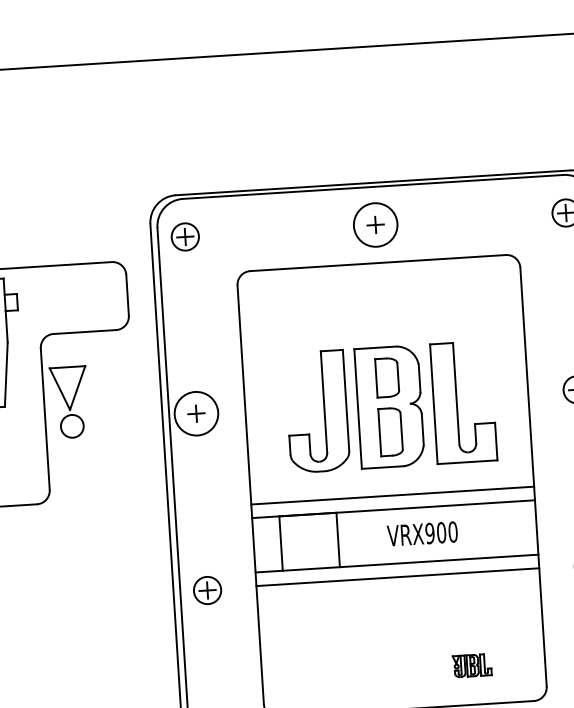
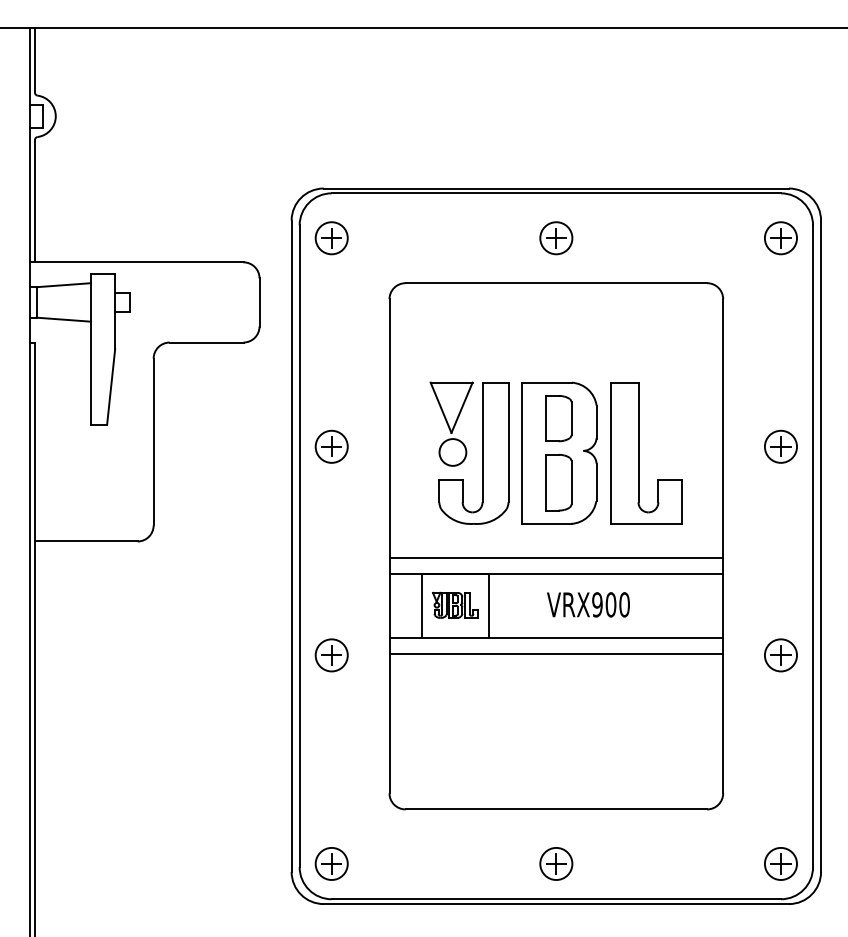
circle: (375, 225) -> (556, 238), size x0.62
part: (69, 401) -> (451, 423), moved
circle: (196, 413) -> (331, 446), size x0.62
part: (472, 664) -> (455, 604), moved

